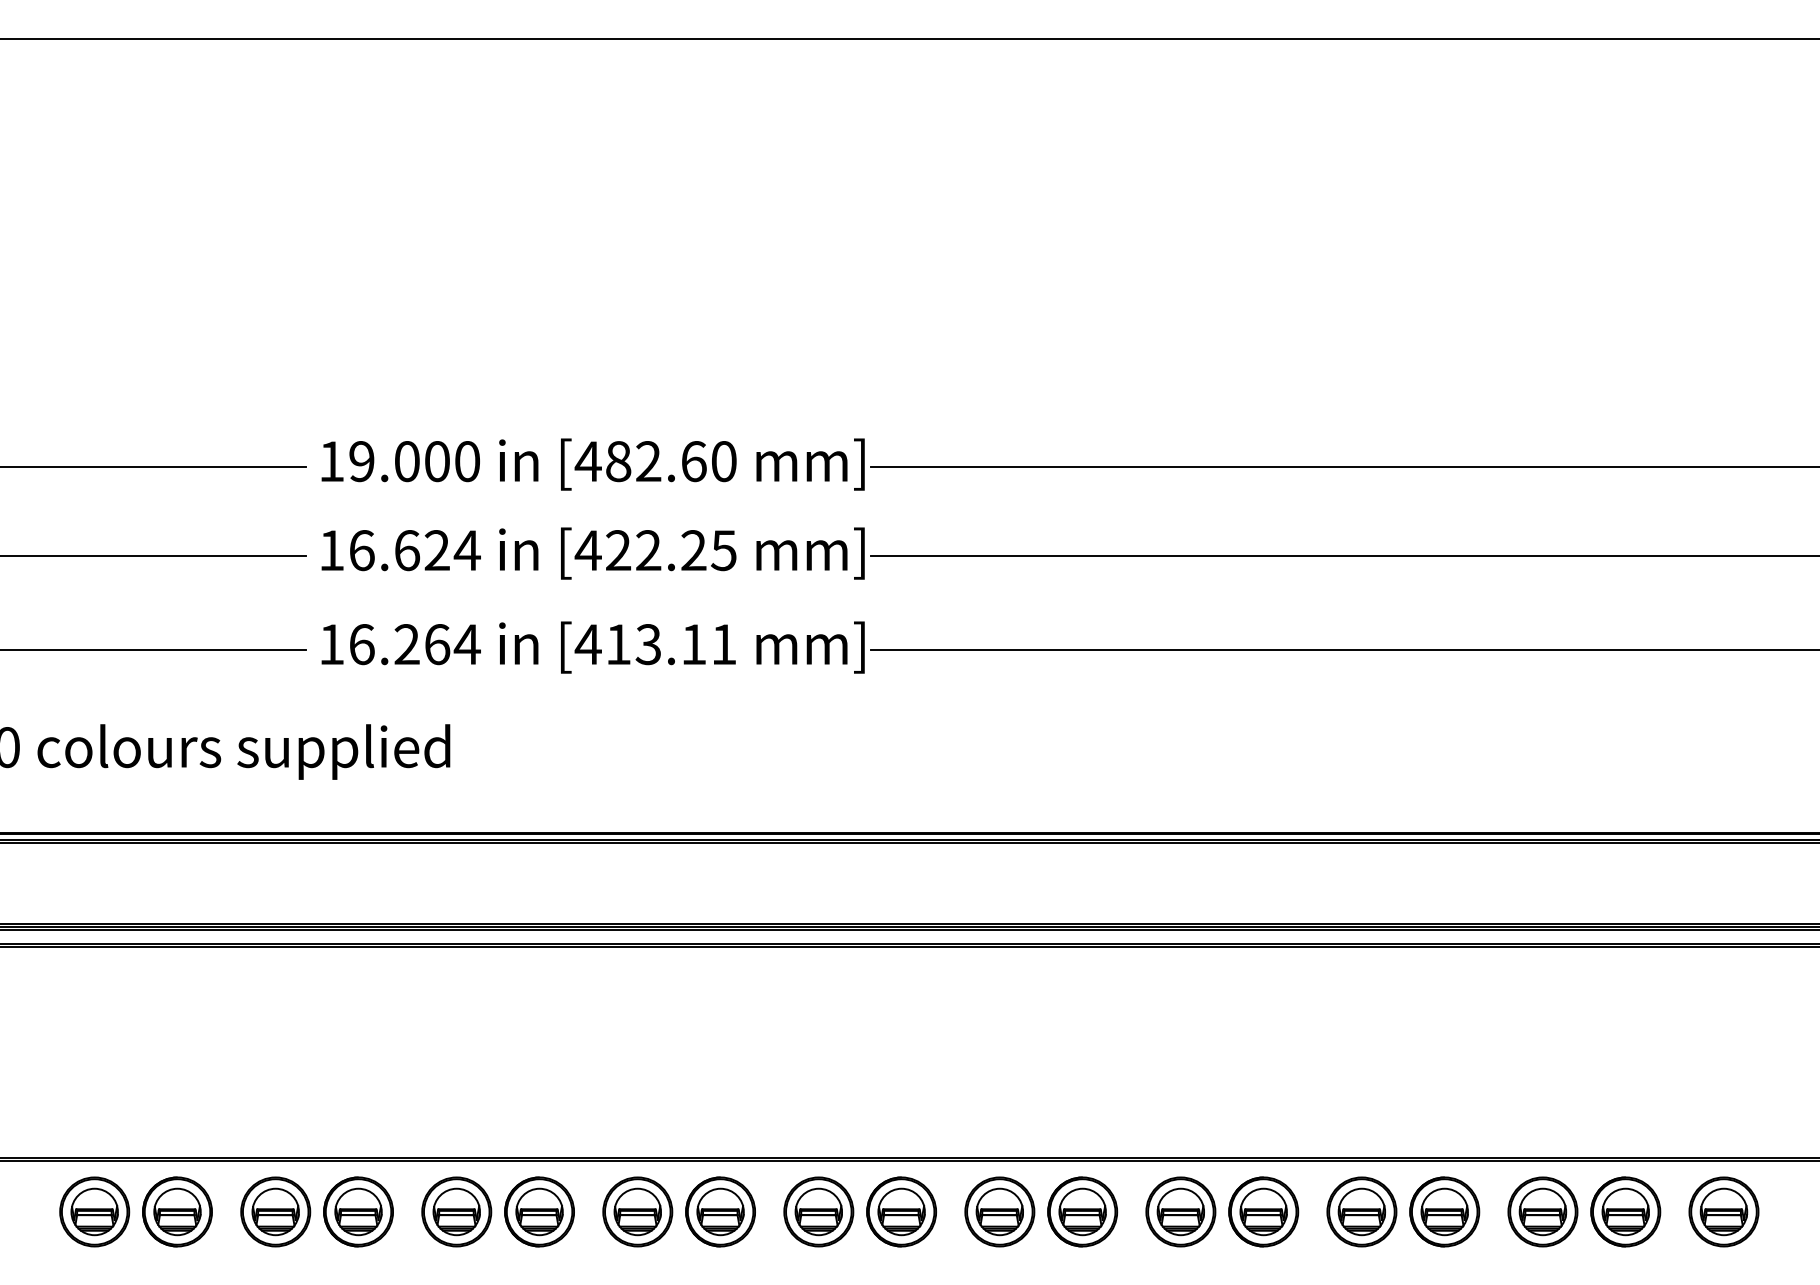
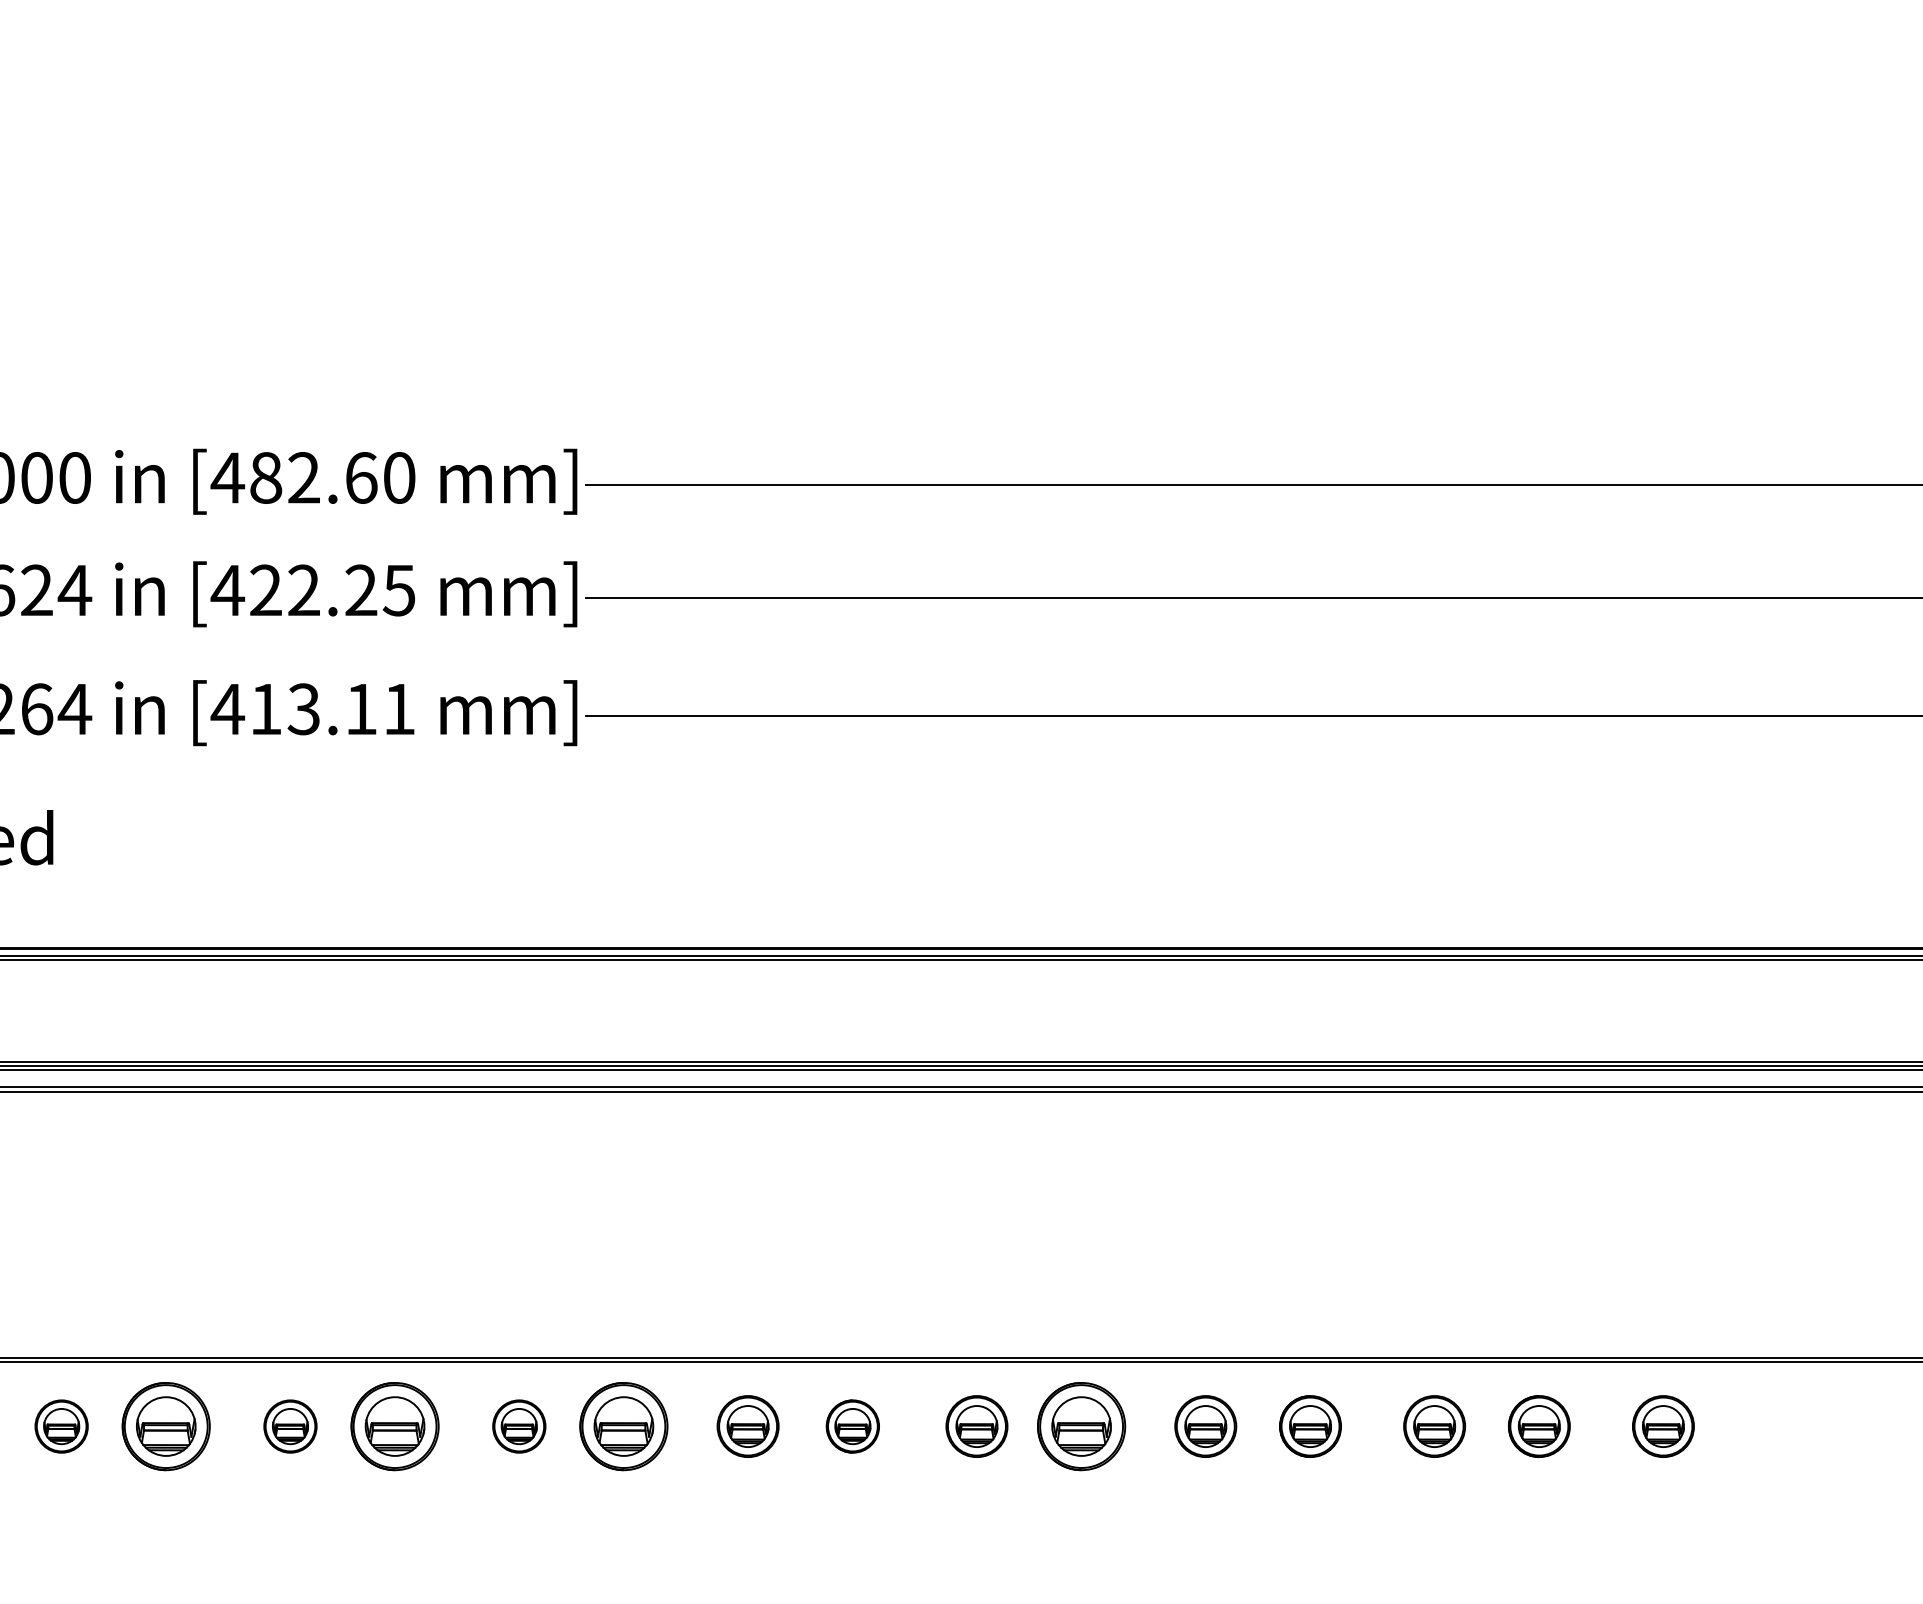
part: (456, 1211) -> (61, 1425), size x0.6
part: (637, 1211) -> (290, 1425), size x0.6
part: (818, 1211) -> (518, 1425), size x0.6
part: (999, 1211) -> (747, 1425), size x0.7
part: (1082, 1211) -> (852, 1425), size x0.6
part: (1180, 1211) -> (976, 1425), size x0.7
part: (1361, 1211) -> (1205, 1425), size x0.7
part: (1444, 1211) -> (1310, 1425), size x0.7
part: (1542, 1211) -> (1434, 1425), size x0.7
part: (1625, 1211) -> (1538, 1425), size x0.7
part: (1723, 1211) -> (1662, 1425), size x0.7

